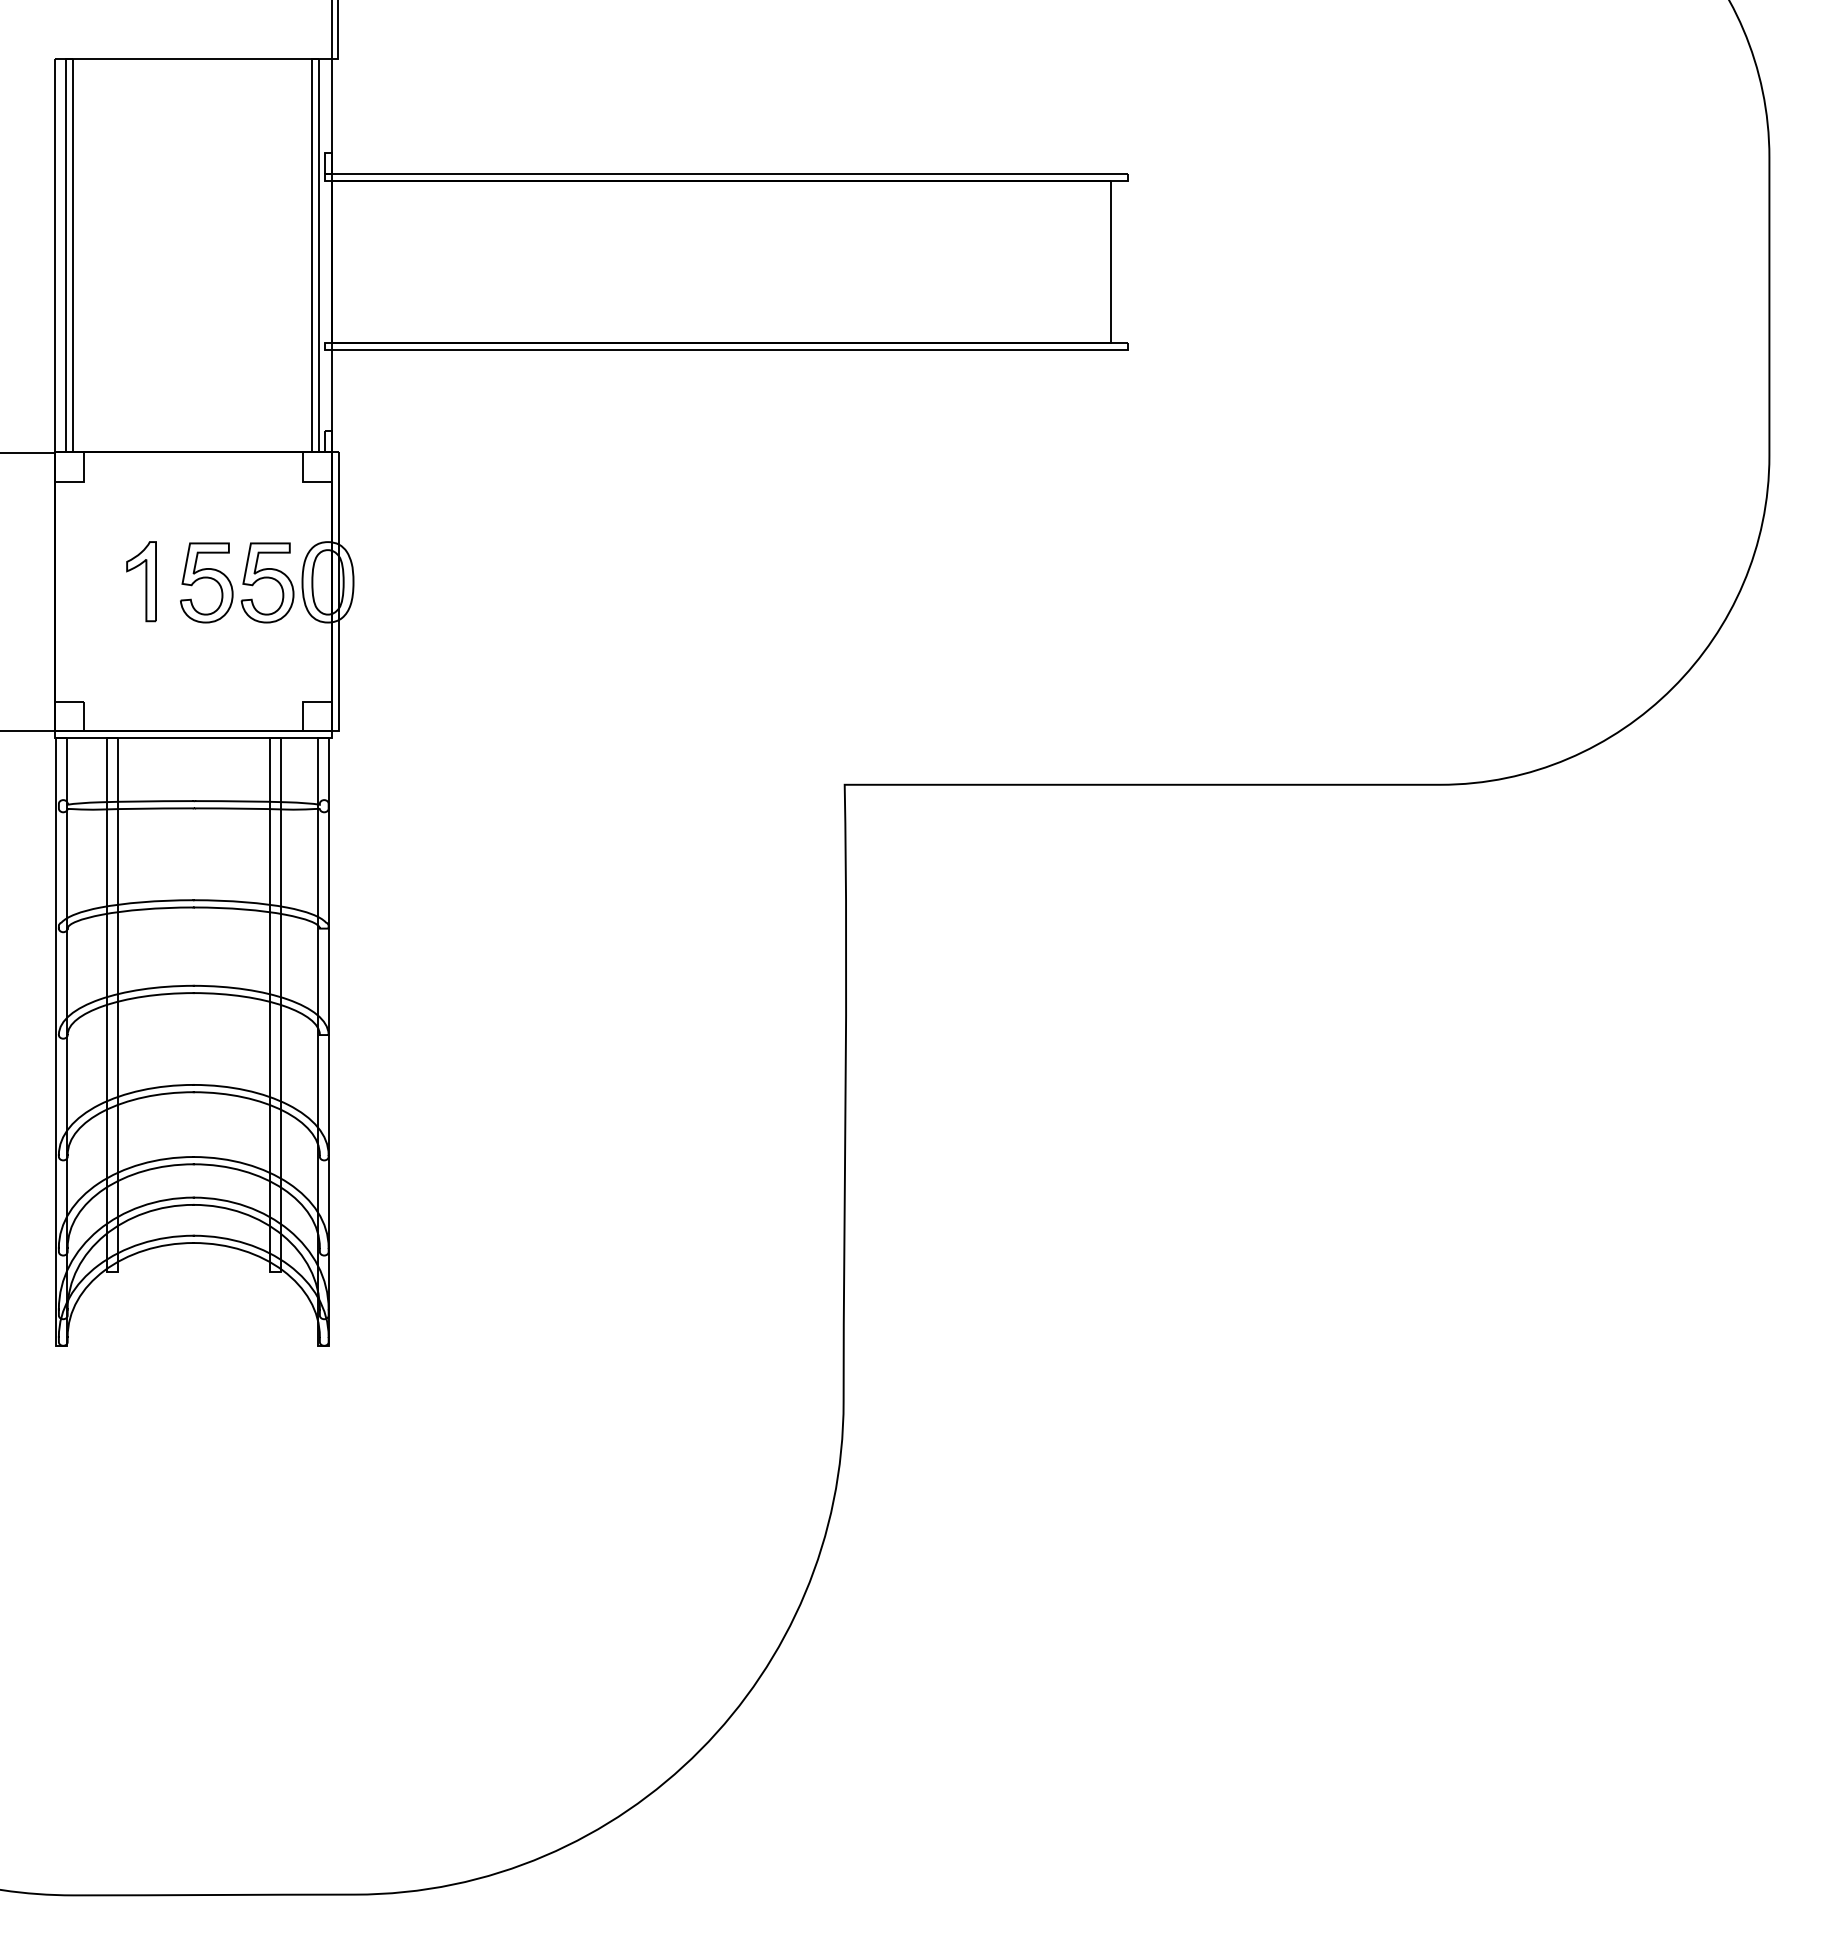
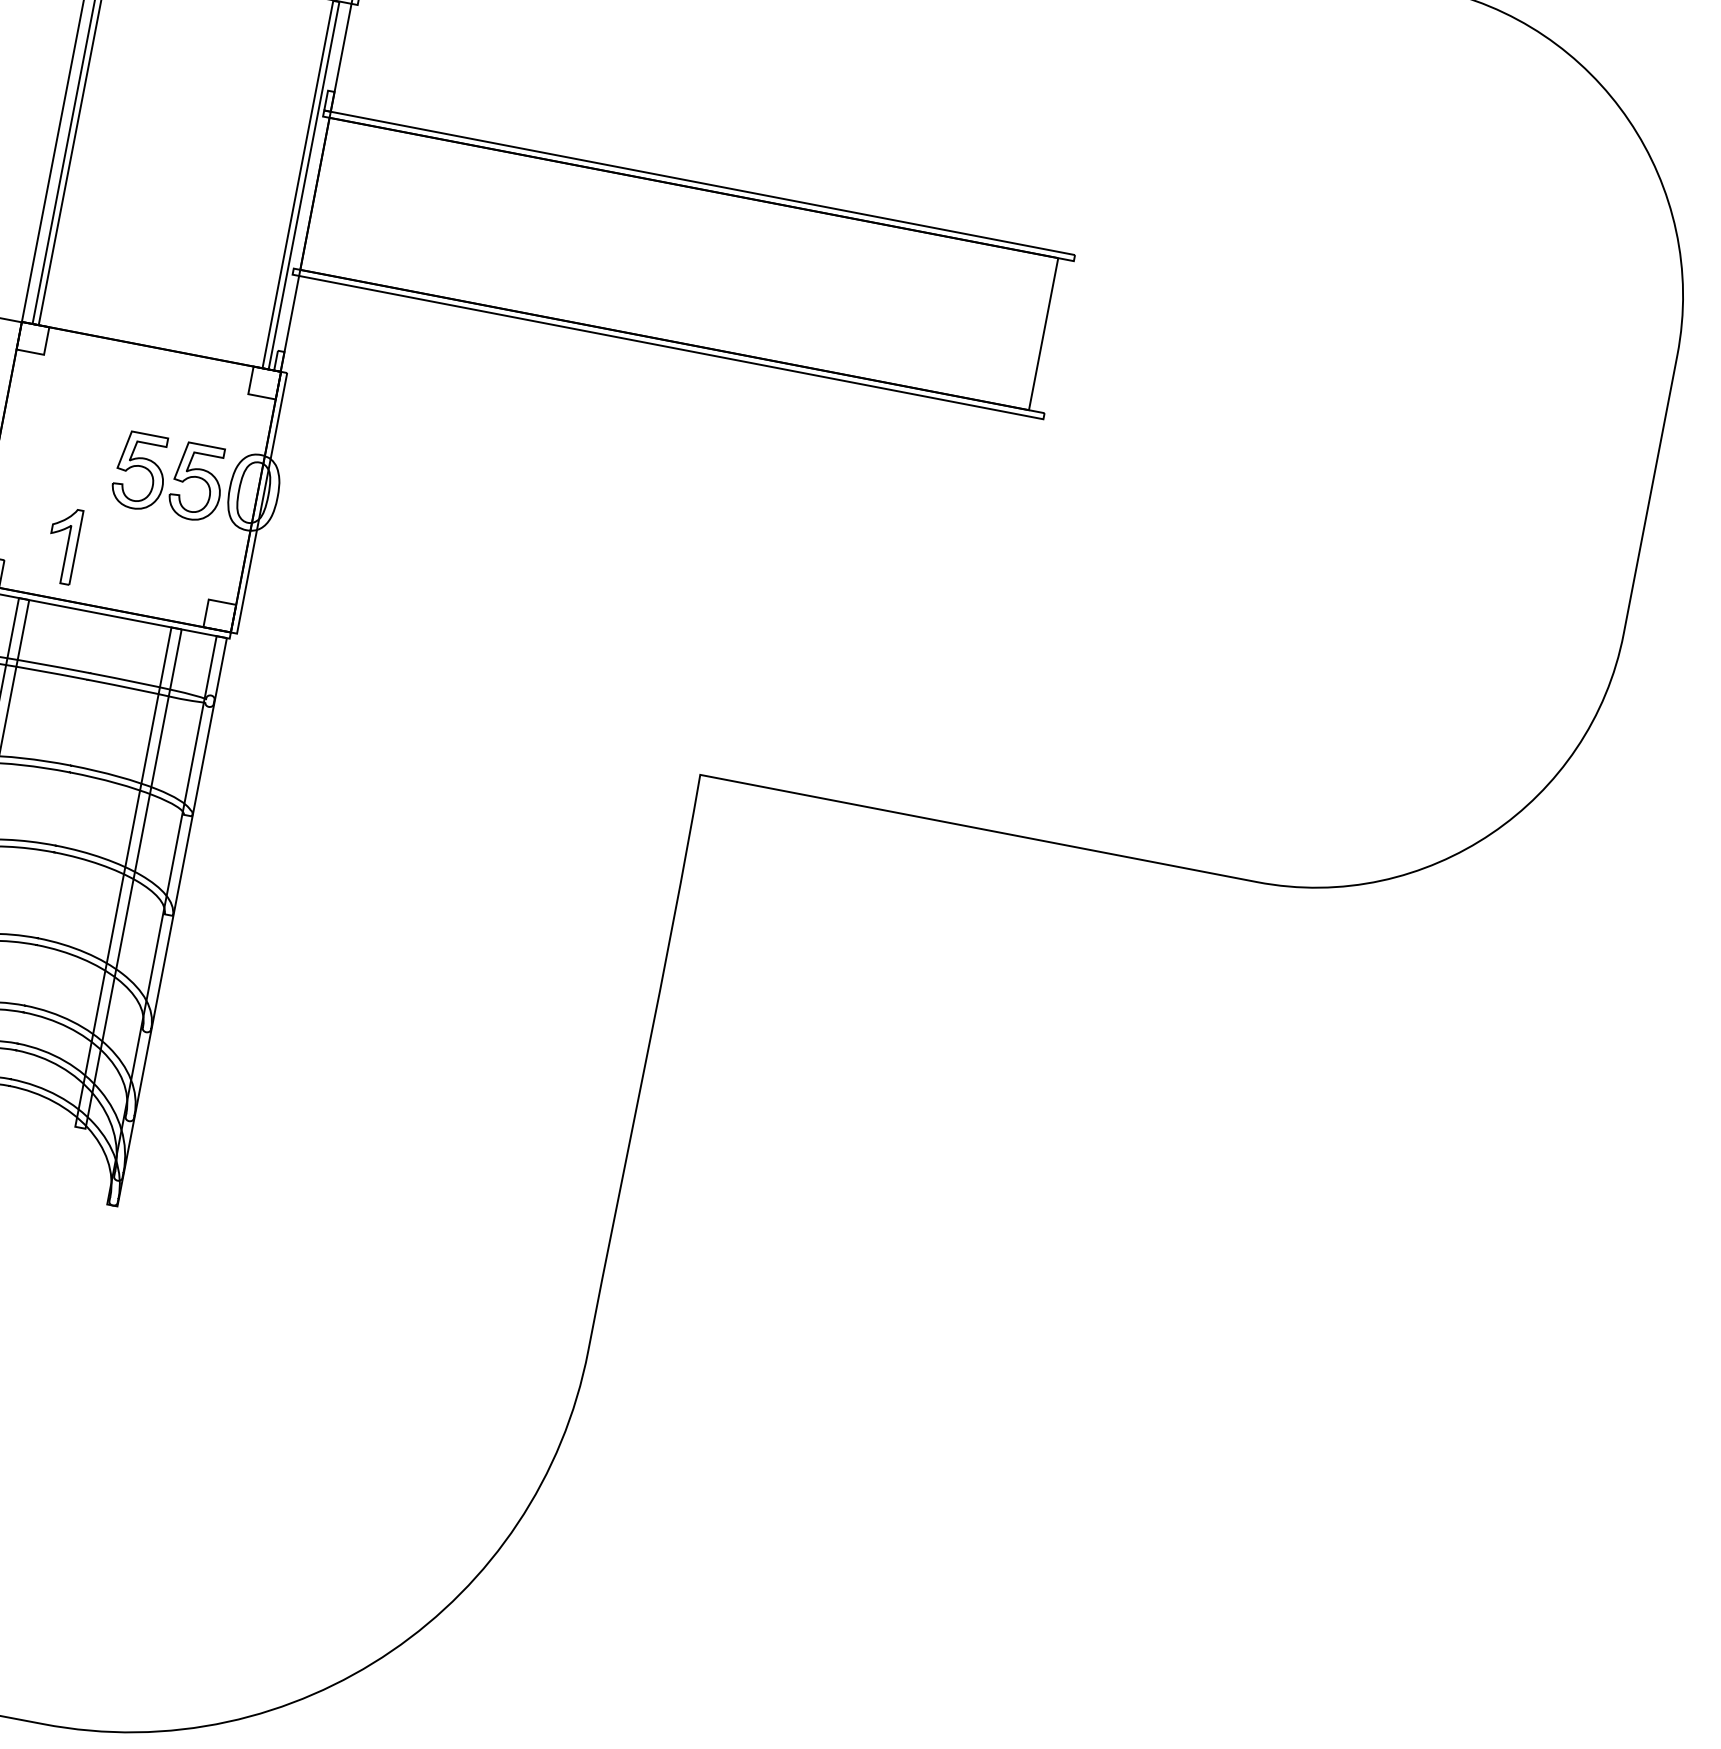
part: (141, 581) -> (62, 545), moved

